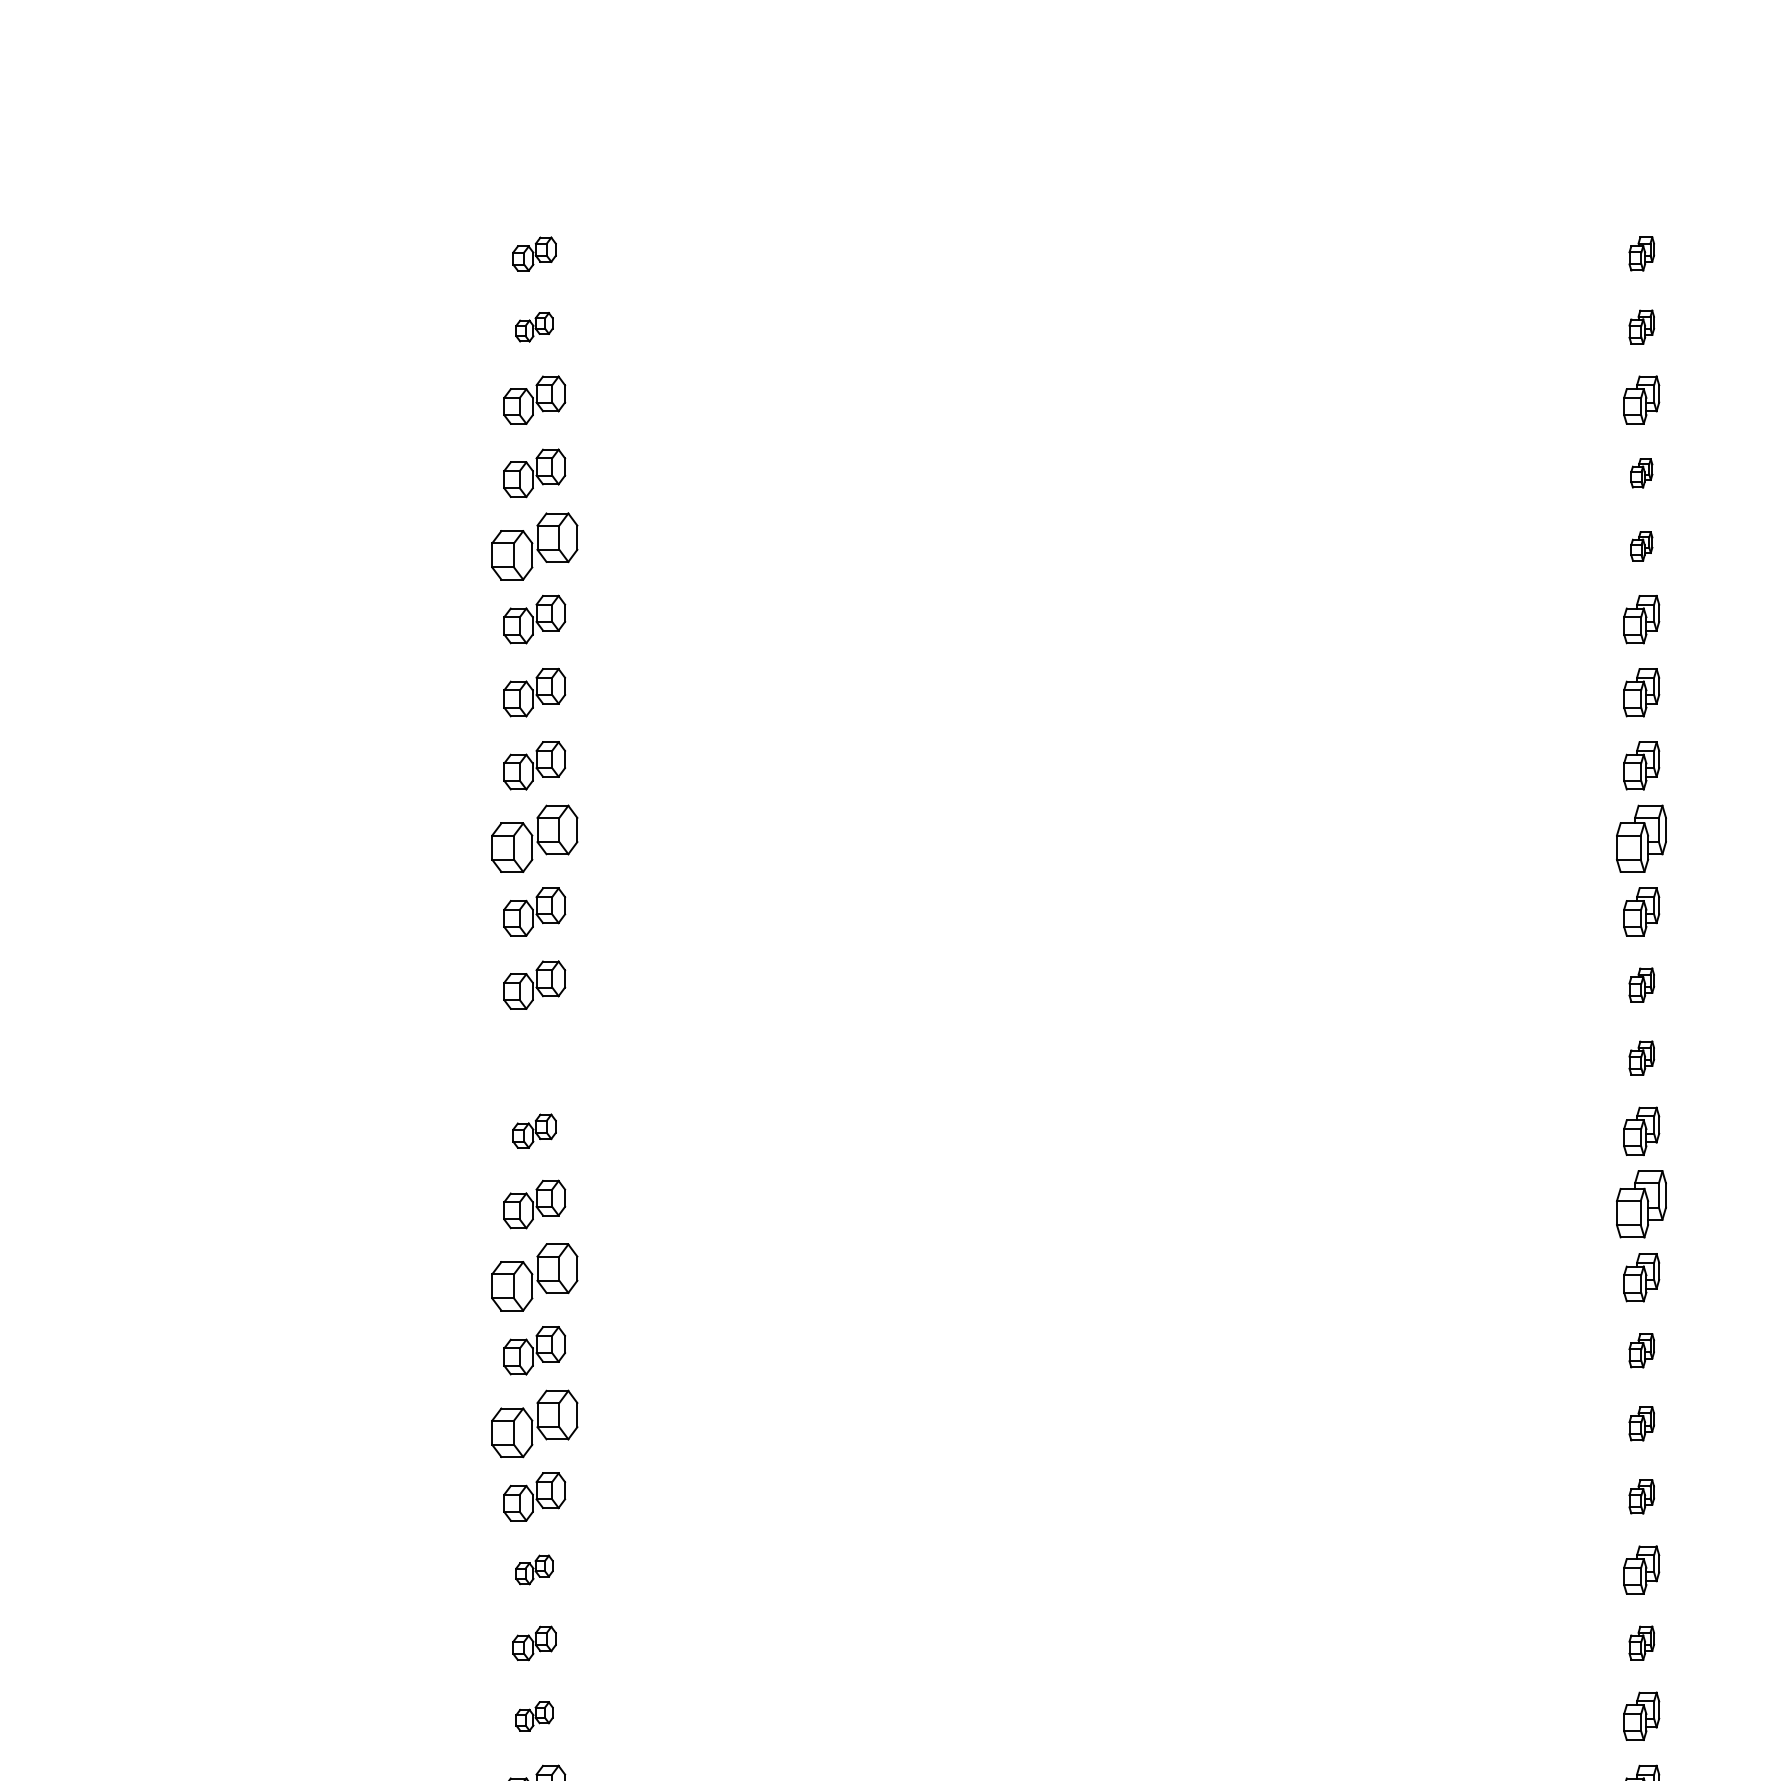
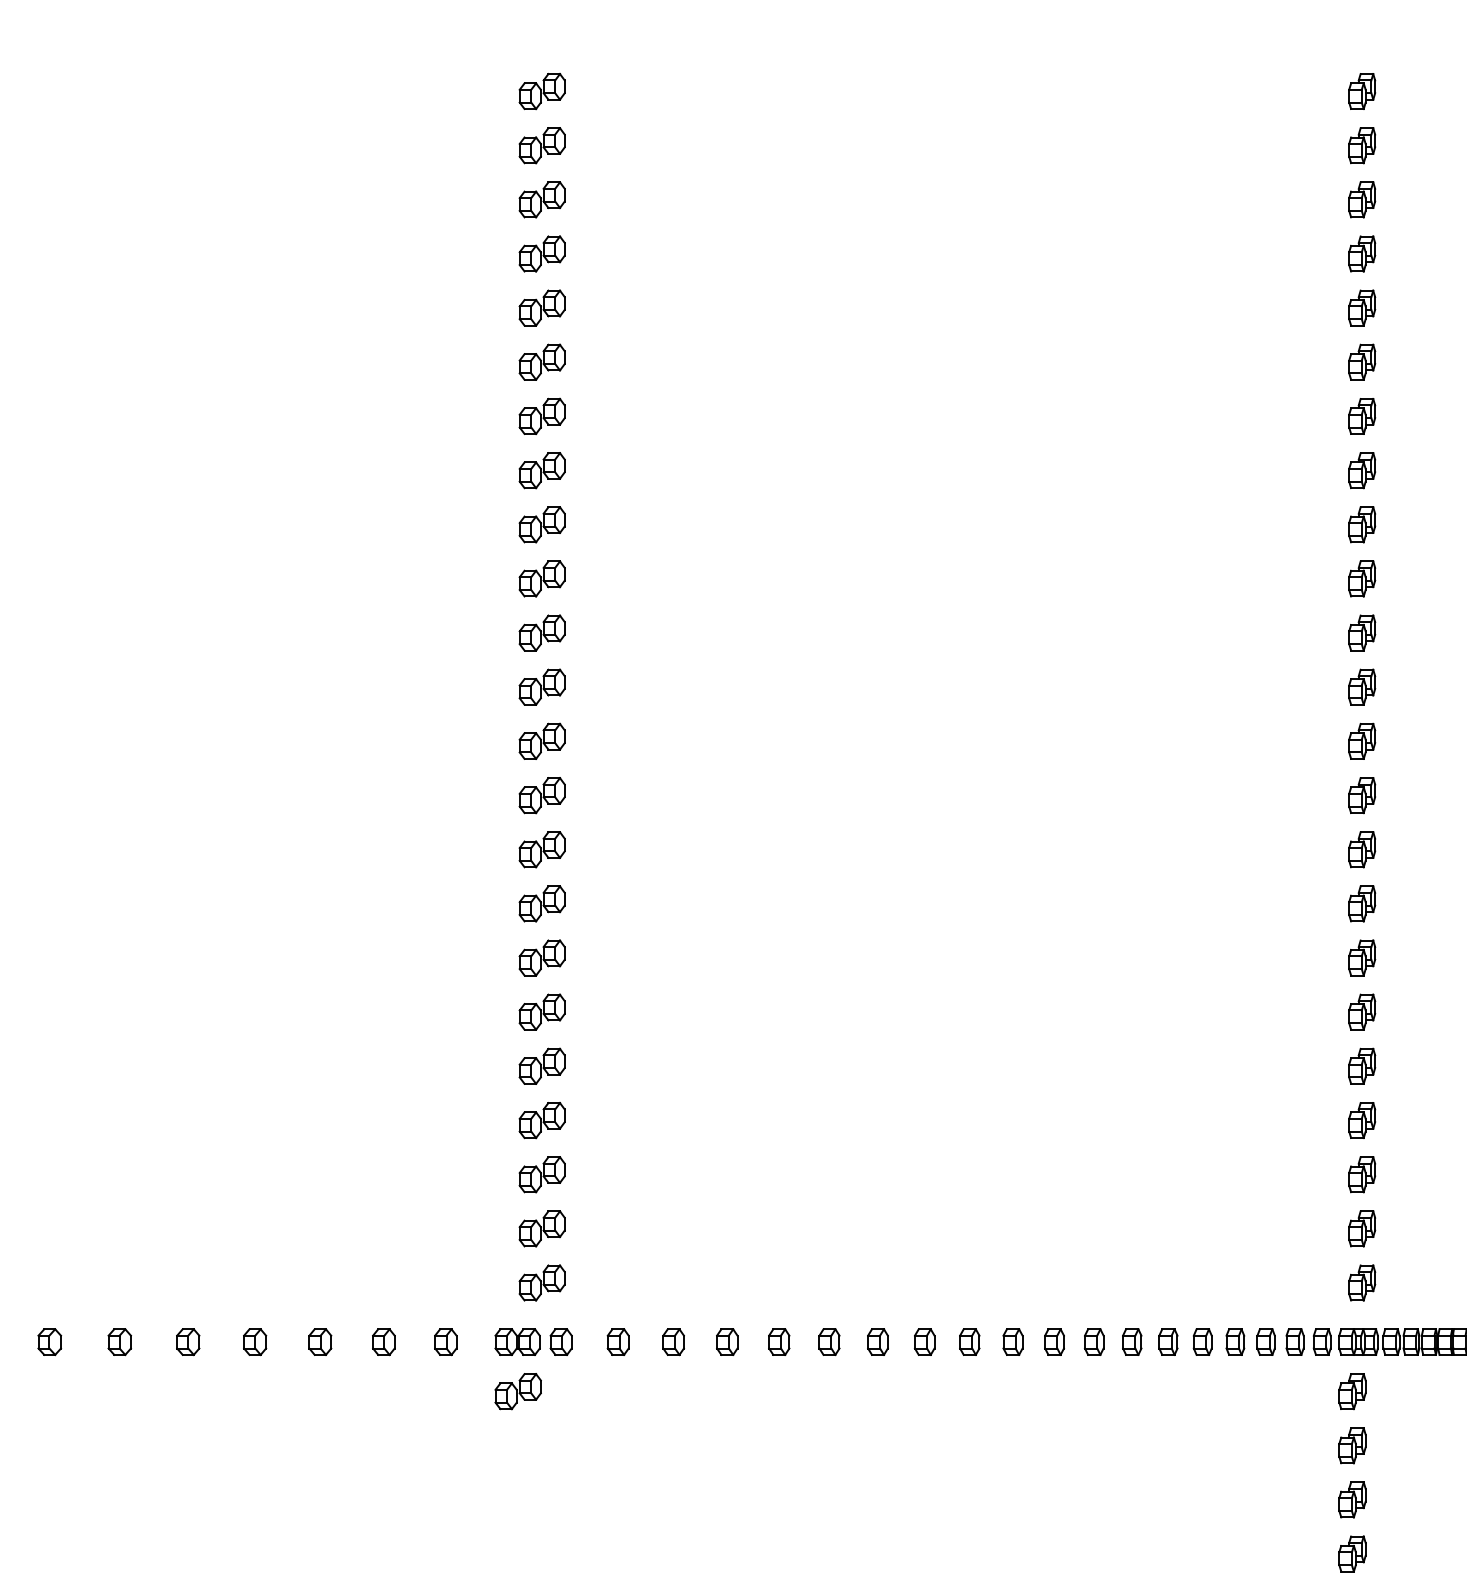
part: (533, 253) -> (541, 91), size x1.43
part: (1642, 253) -> (1362, 91), size x1.43
part: (533, 326) -> (541, 145), size x1.67
part: (1642, 326) -> (1362, 145), size x1.43
part: (1642, 472) -> (1362, 253), size x1.67
part: (533, 545) -> (541, 307), size x0.71
part: (1642, 545) -> (1362, 307), size x1.67
part: (533, 838) -> (541, 524), size x0.71
part: (1642, 838) -> (1362, 524), size x0.71
part: (1642, 984) -> (1362, 632), size x1.43
part: (533, 1057) -> (541, 686), added
part: (1642, 1057) -> (1362, 686), size x1.43
part: (533, 1130) -> (541, 740), size x1.43
part: (1642, 1204) -> (1362, 795), size x0.71
part: (533, 1277) -> (541, 849), size x0.71
part: (1642, 1350) -> (1362, 903), size x1.43
part: (533, 1423) -> (541, 957), size x0.71
part: (1642, 1423) -> (1362, 957), size x1.43
part: (1642, 1496) -> (1362, 1011), size x1.43
part: (533, 1568) -> (541, 1065), size x1.67
part: (533, 1643) -> (541, 1120), size x1.43
part: (1642, 1643) -> (1362, 1120), size x1.43
part: (533, 1716) -> (541, 1174), size x1.67

